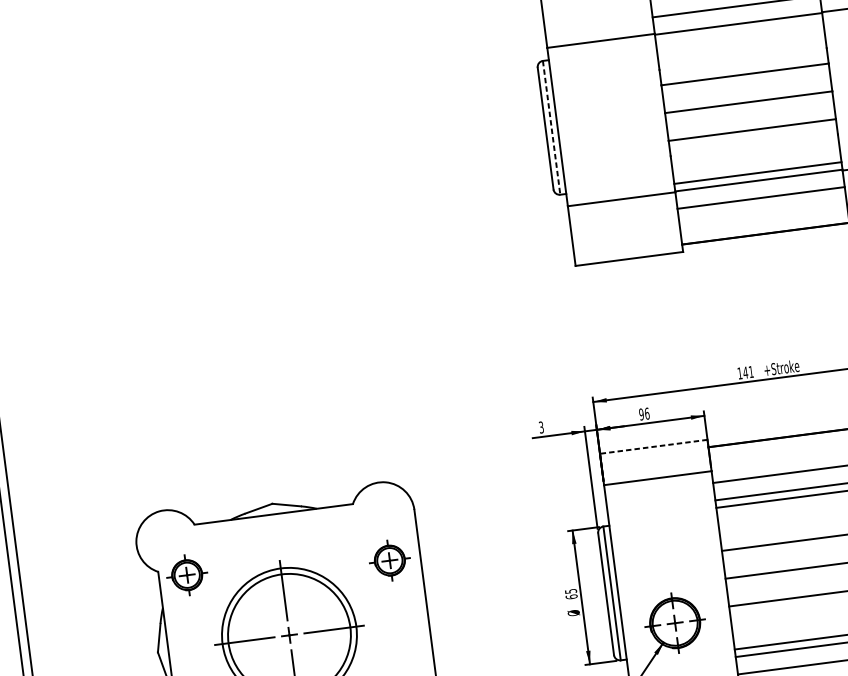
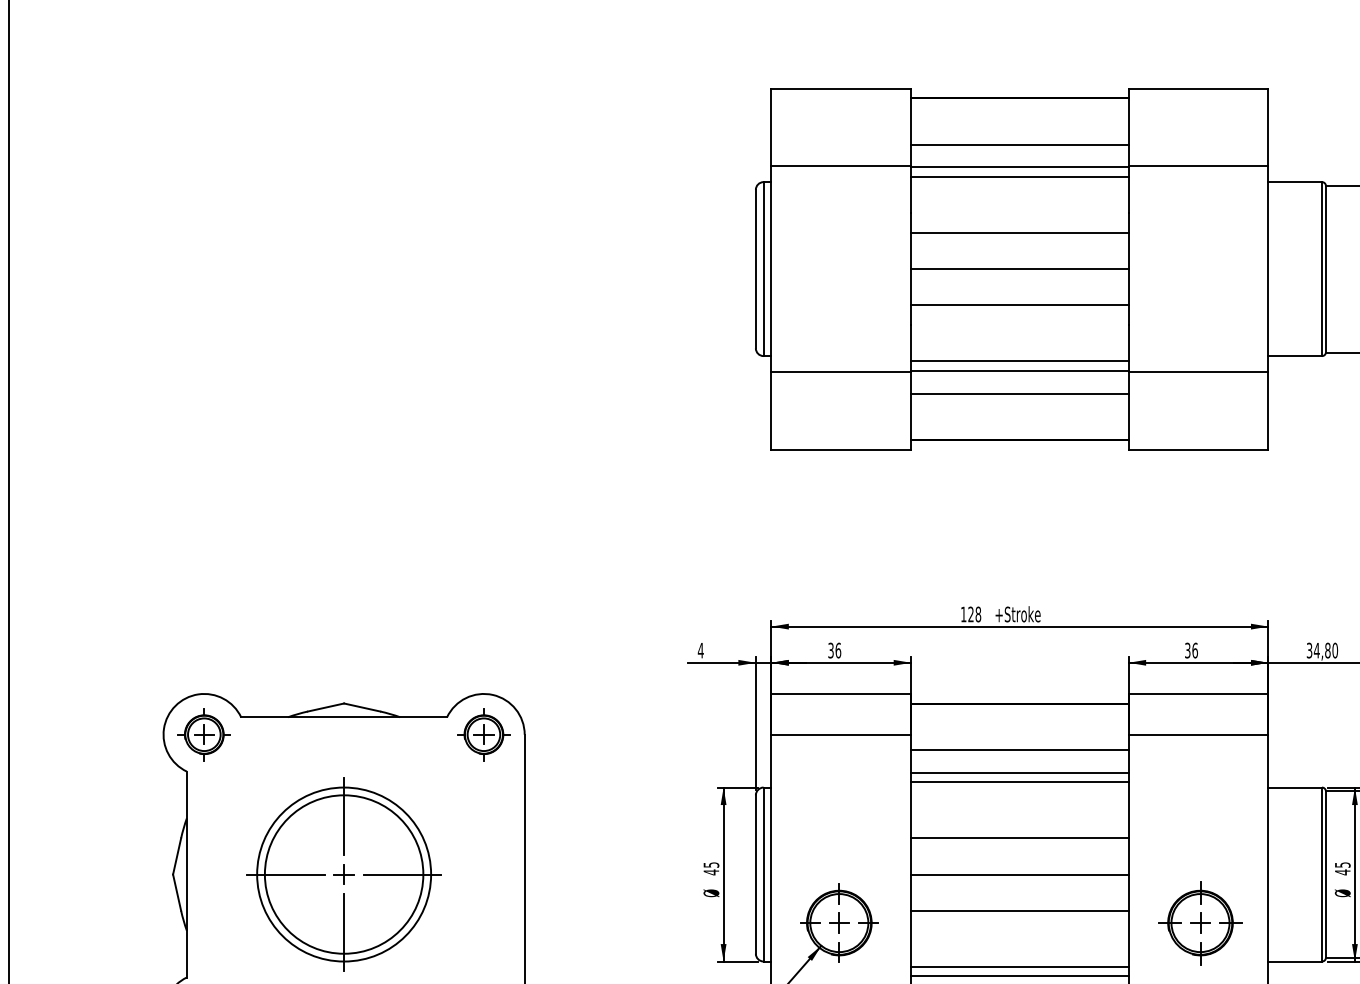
line: (739, 31) -> (1019, 177), added
line: (551, 128) -> (763, 269), dashed -> solid
text: (748, 372) -> (974, 614), 141 -> 128
text: (641, 414) -> (830, 650), 96 -> 36
text: (541, 427) -> (700, 650), 3 -> 4
line: (653, 446) -> (841, 693), dashed -> solid
part: (389, 560) -> (483, 734), moved
part: (186, 575) -> (203, 734), moved
text: (571, 597) -> (711, 872), 65 -> 45

